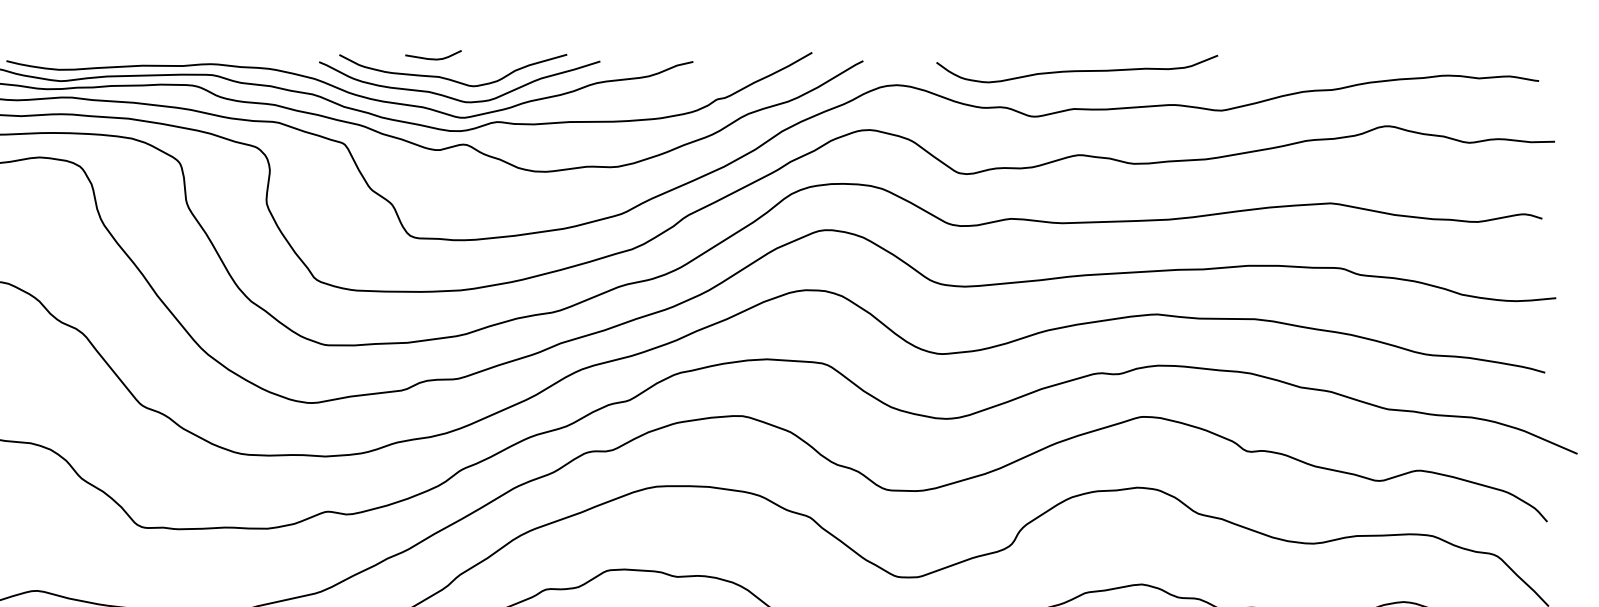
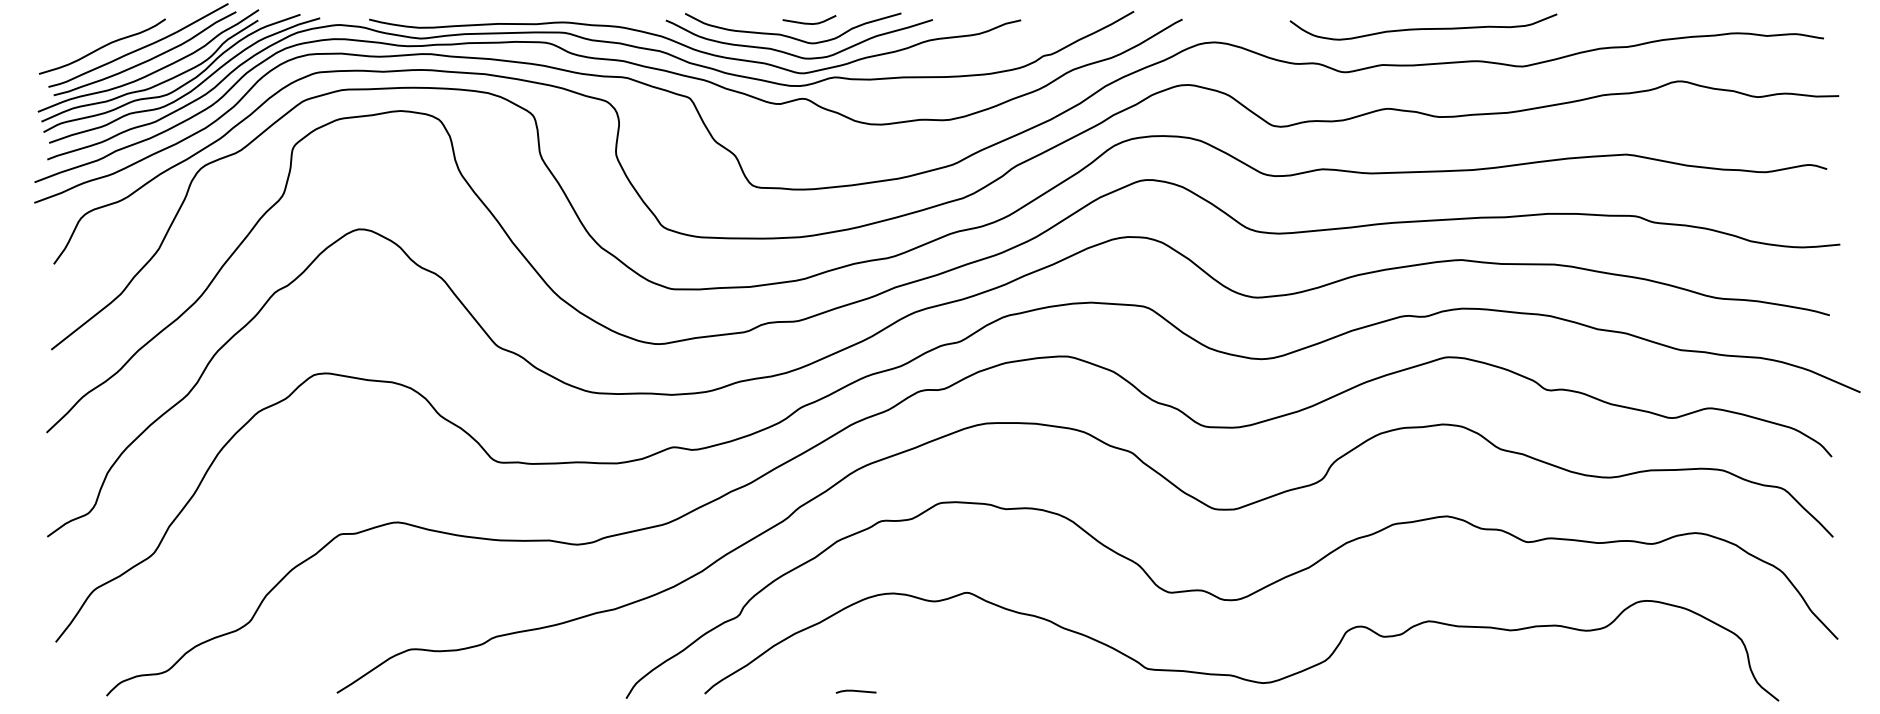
curve: (432, 57) -> (808, 22), moved
curve: (1077, 70) -> (1423, 28), moved

